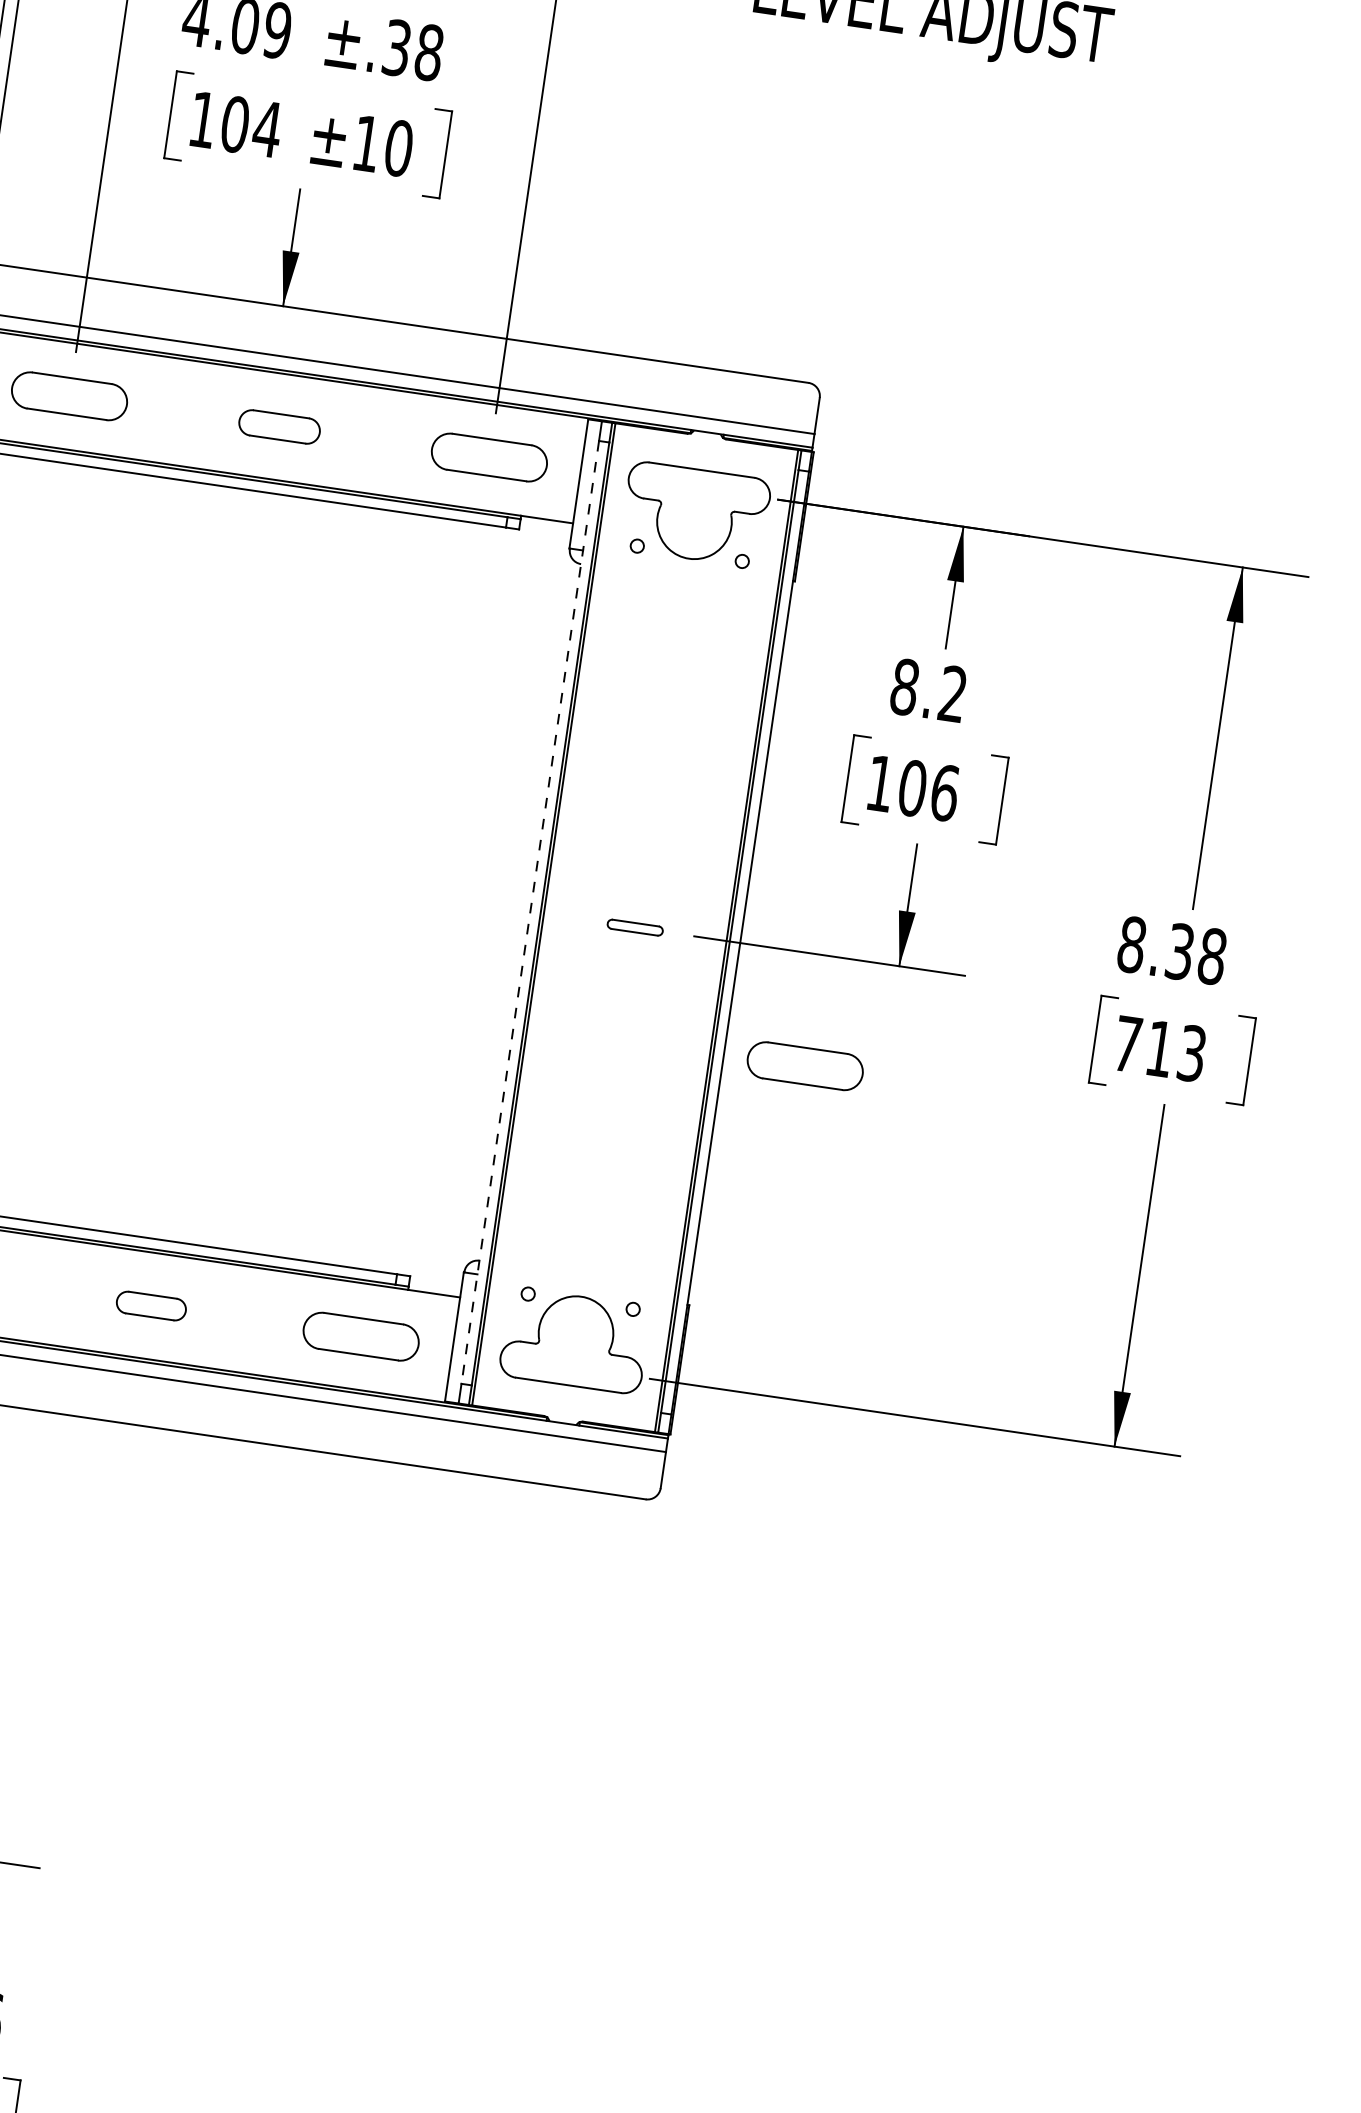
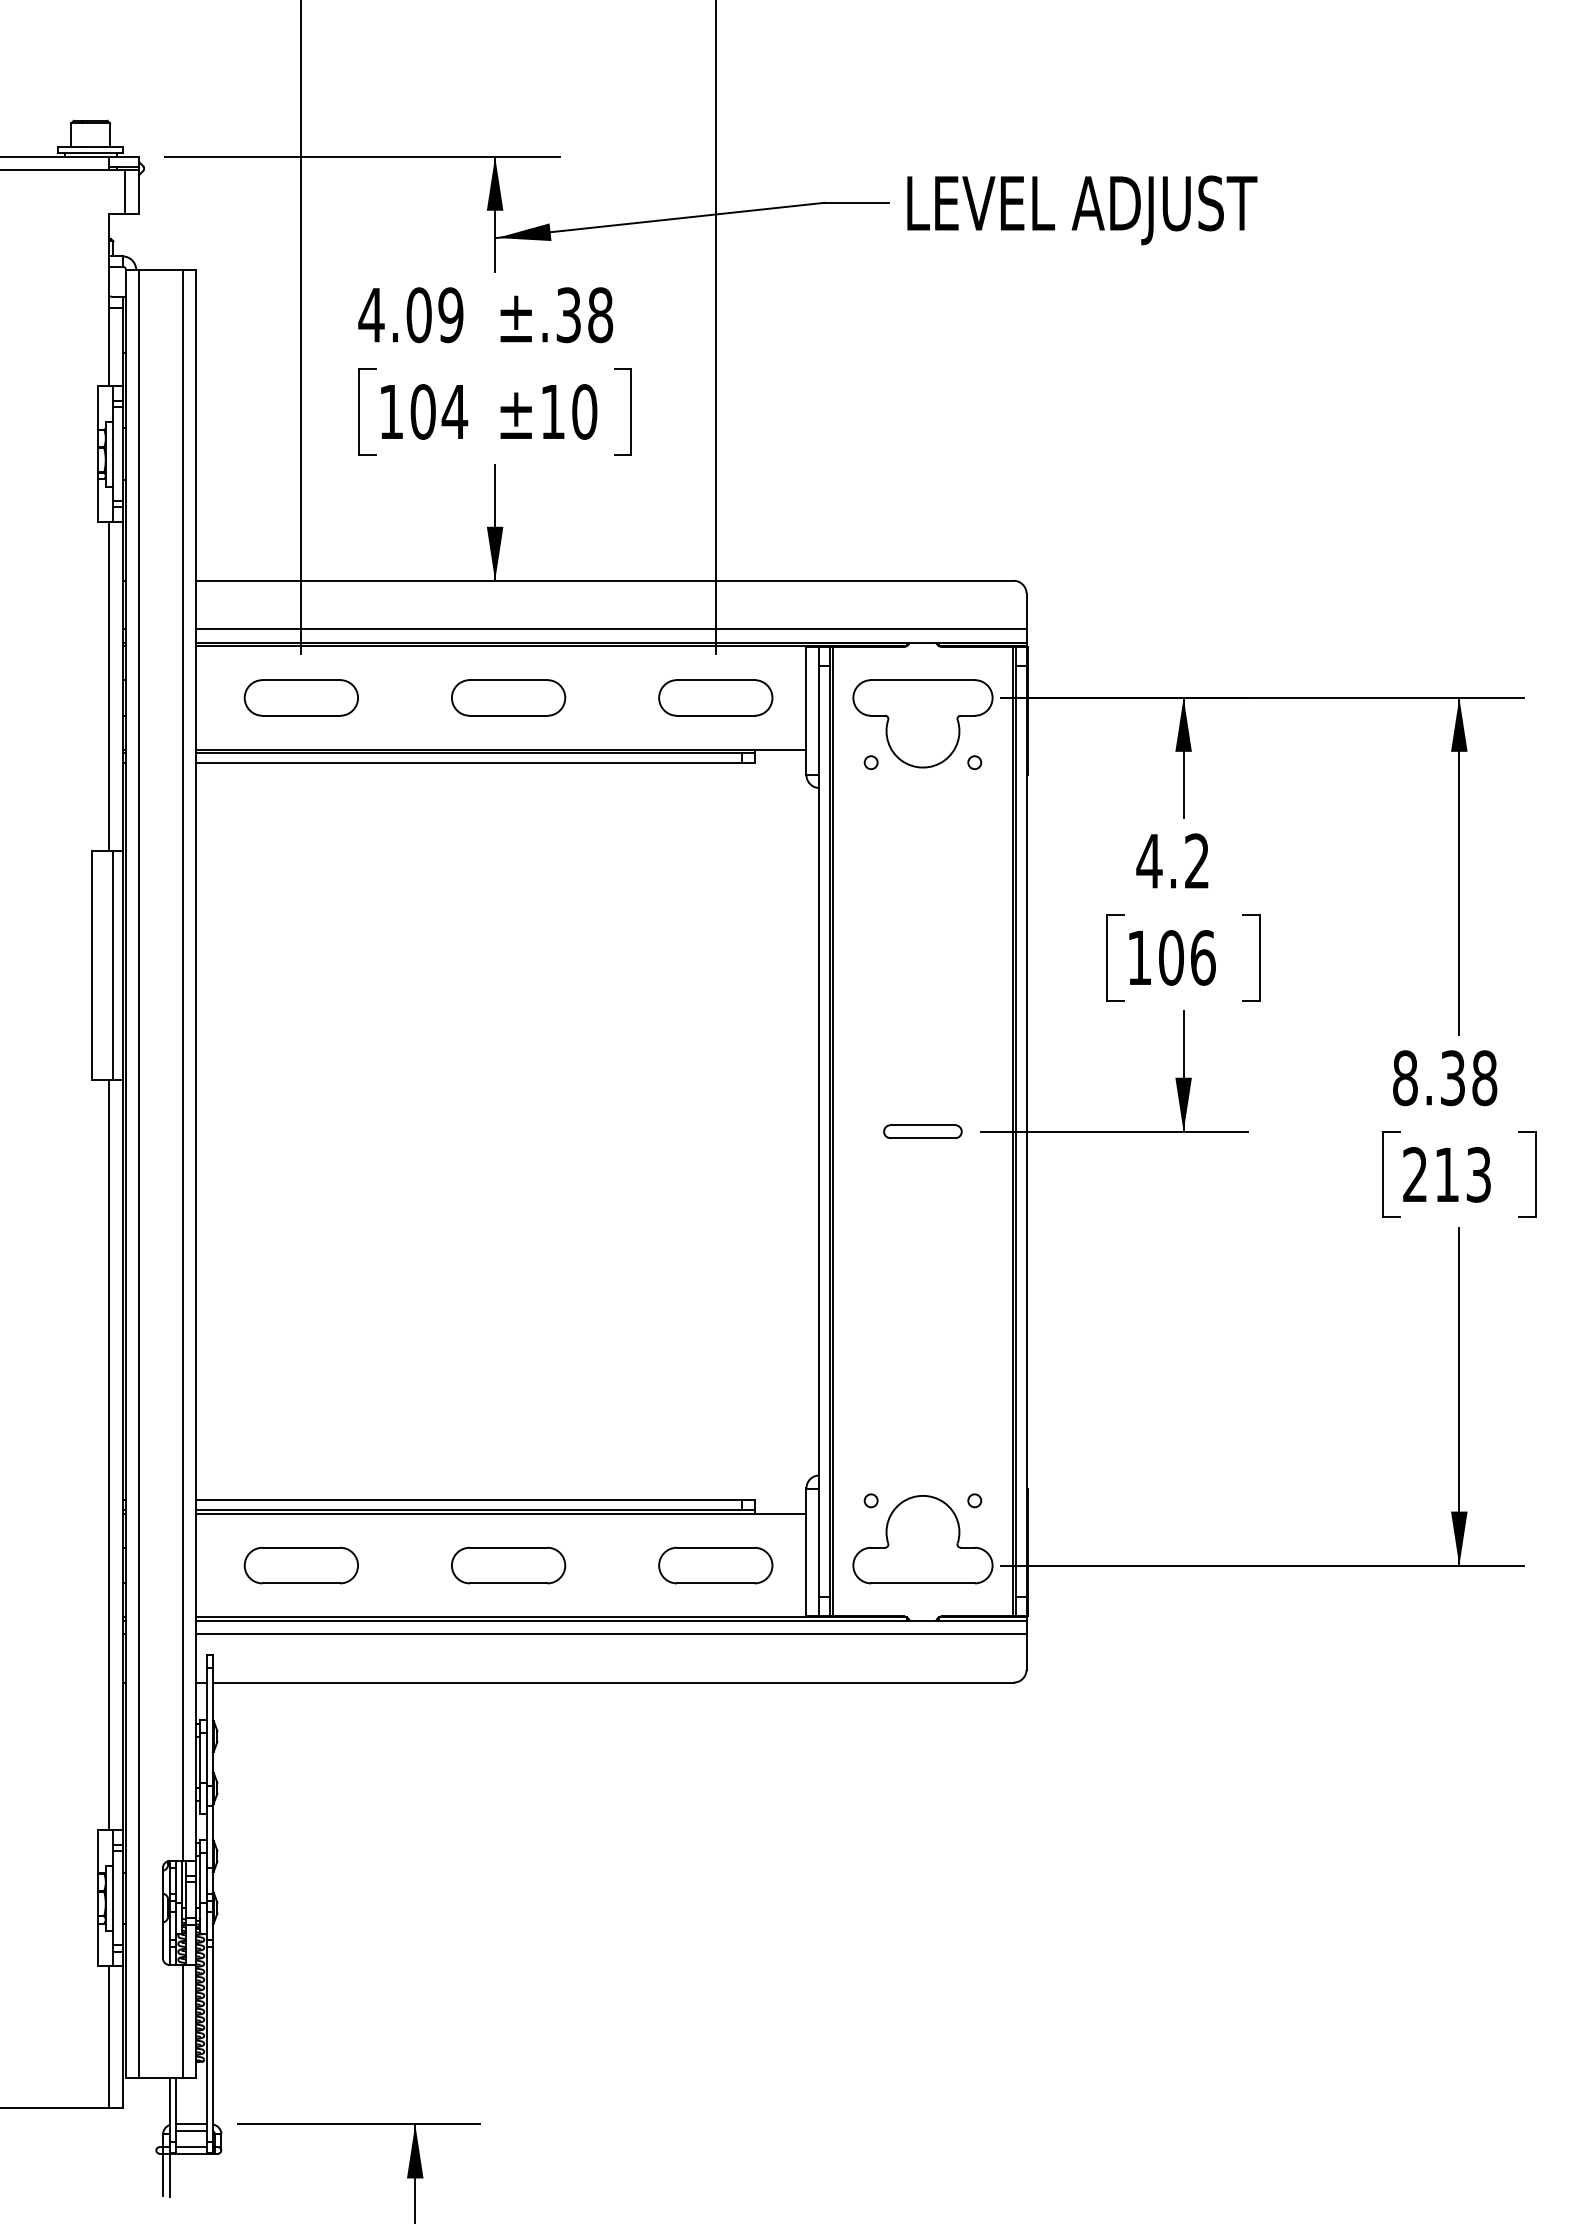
part: (279, 426) -> (508, 697), size x1.43
text: (904, 687) -> (1149, 861), 8.2 -> 4.2
line: (530, 913) -> (819, 1132), dashed -> solid
part: (634, 927) -> (922, 1131), size x1.43
text: (1126, 1043) -> (1414, 1174), 713 -> 213
part: (804, 1066) -> (1106, 1241), removed
part: (151, 1306) -> (508, 1565), size x1.67

